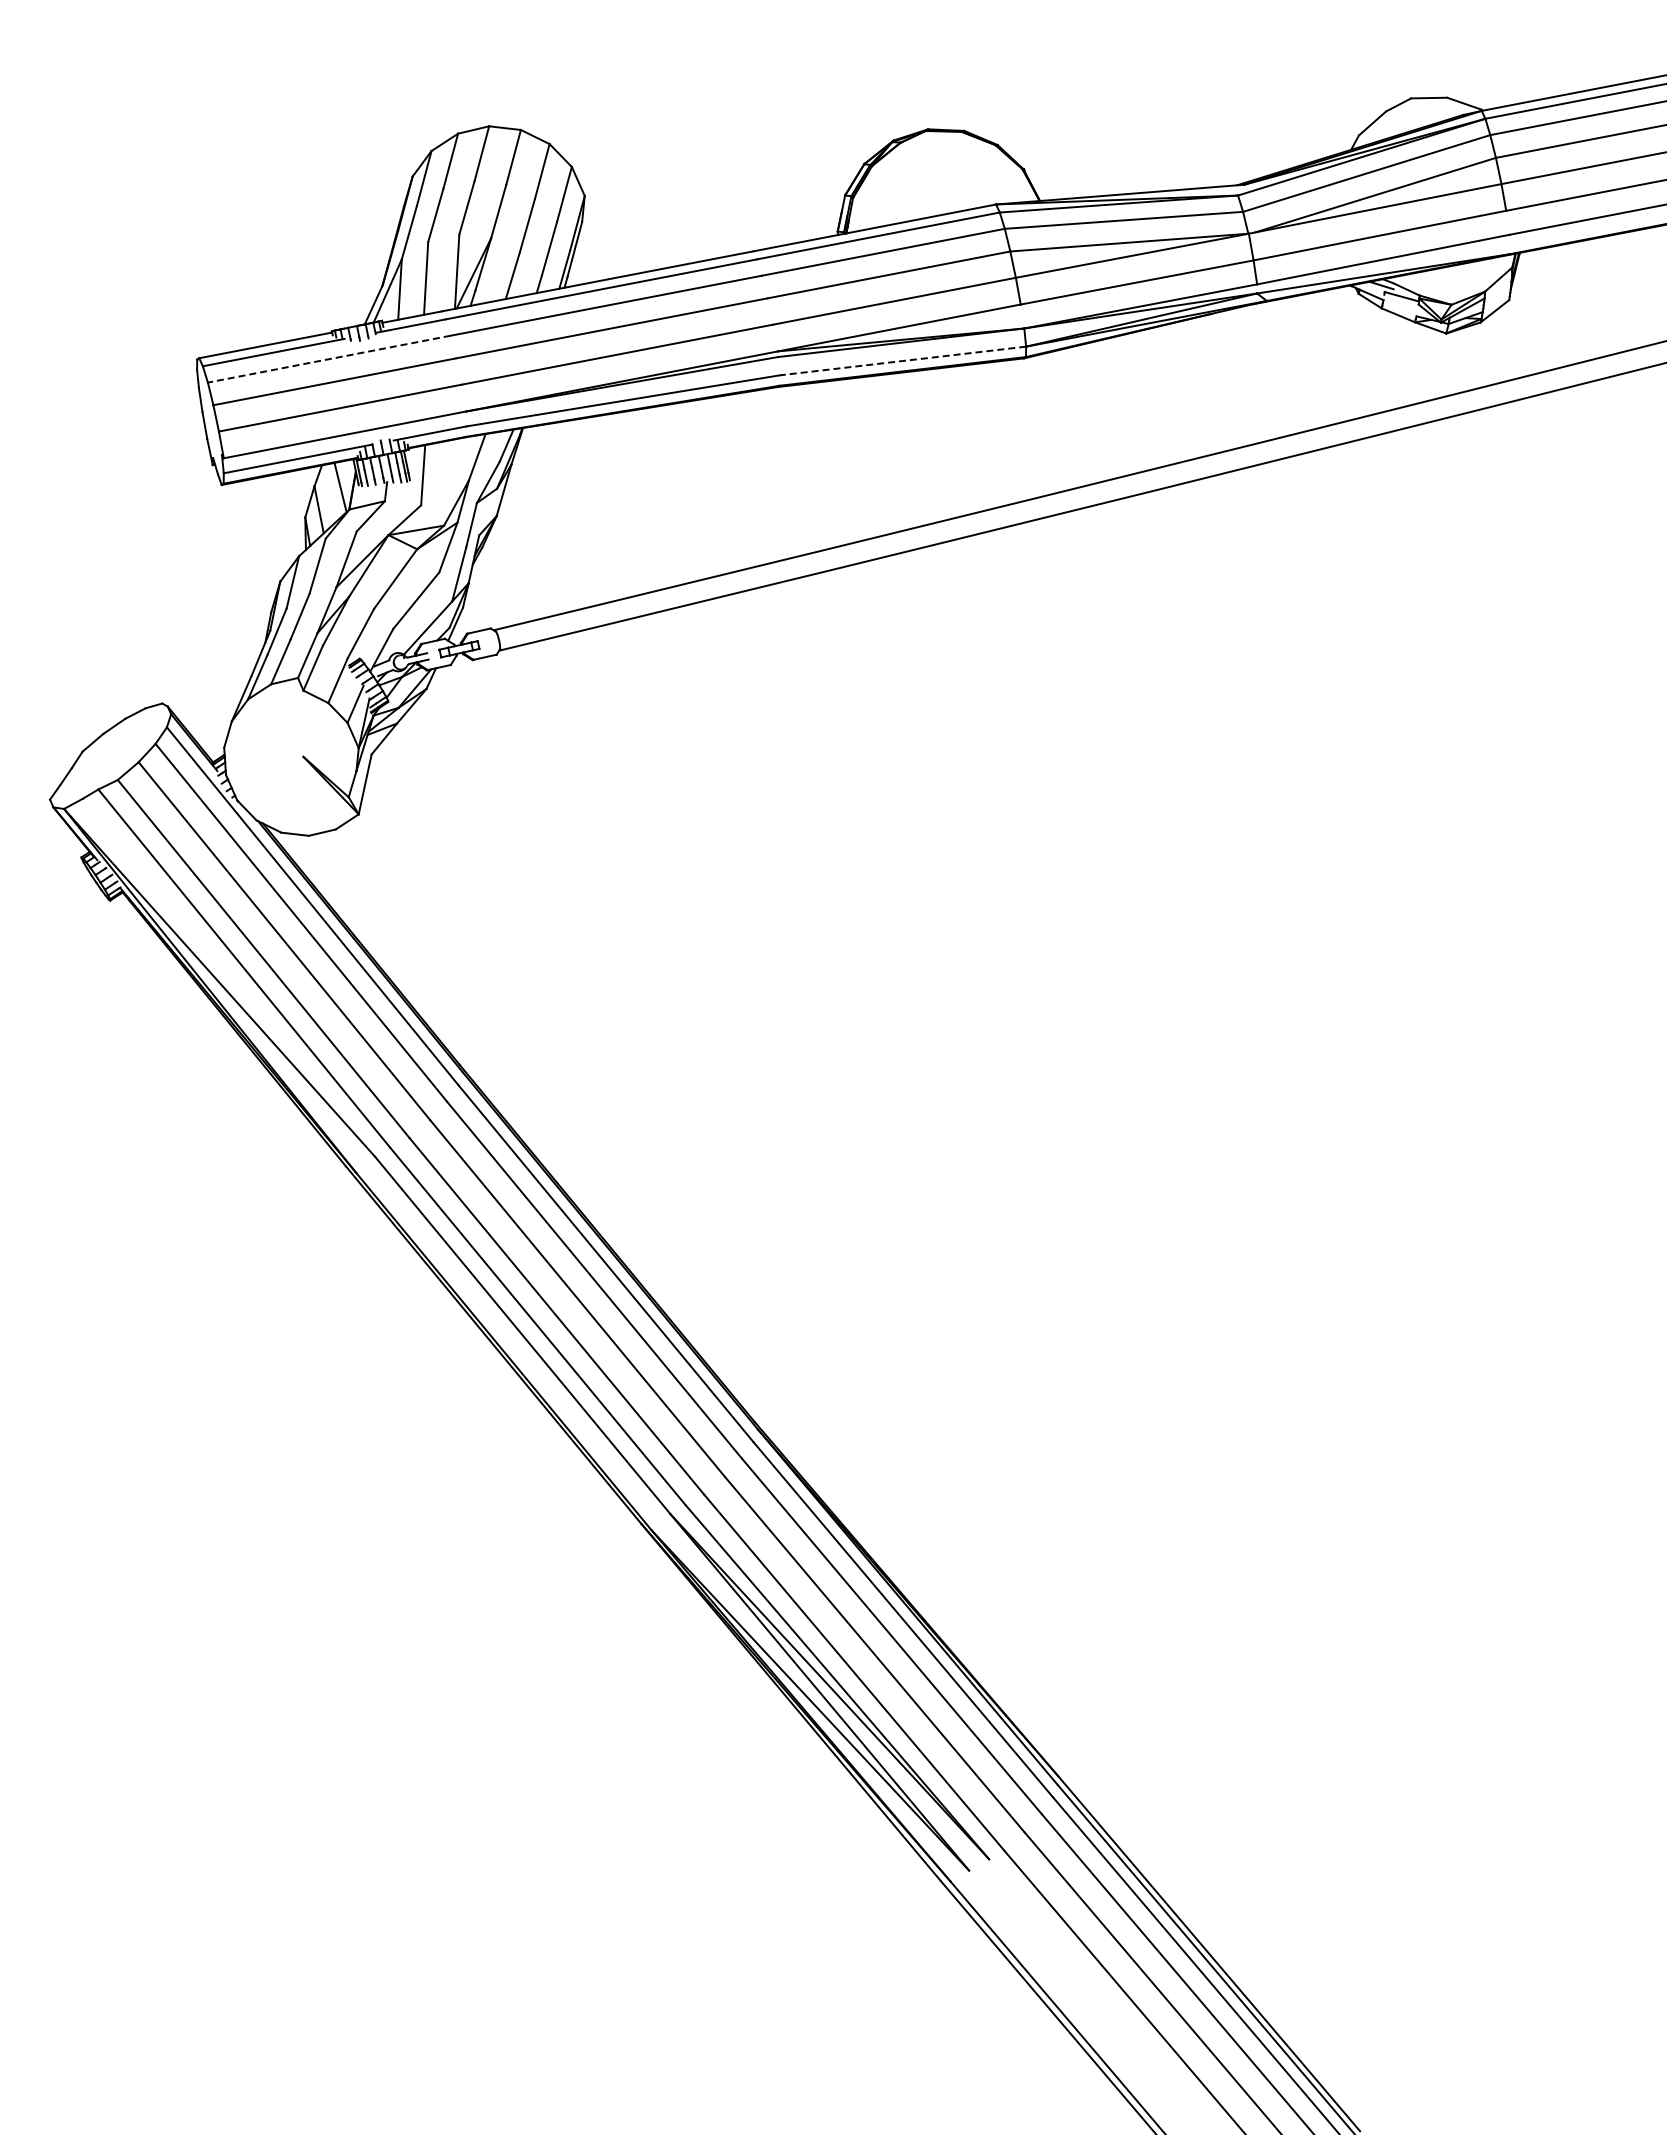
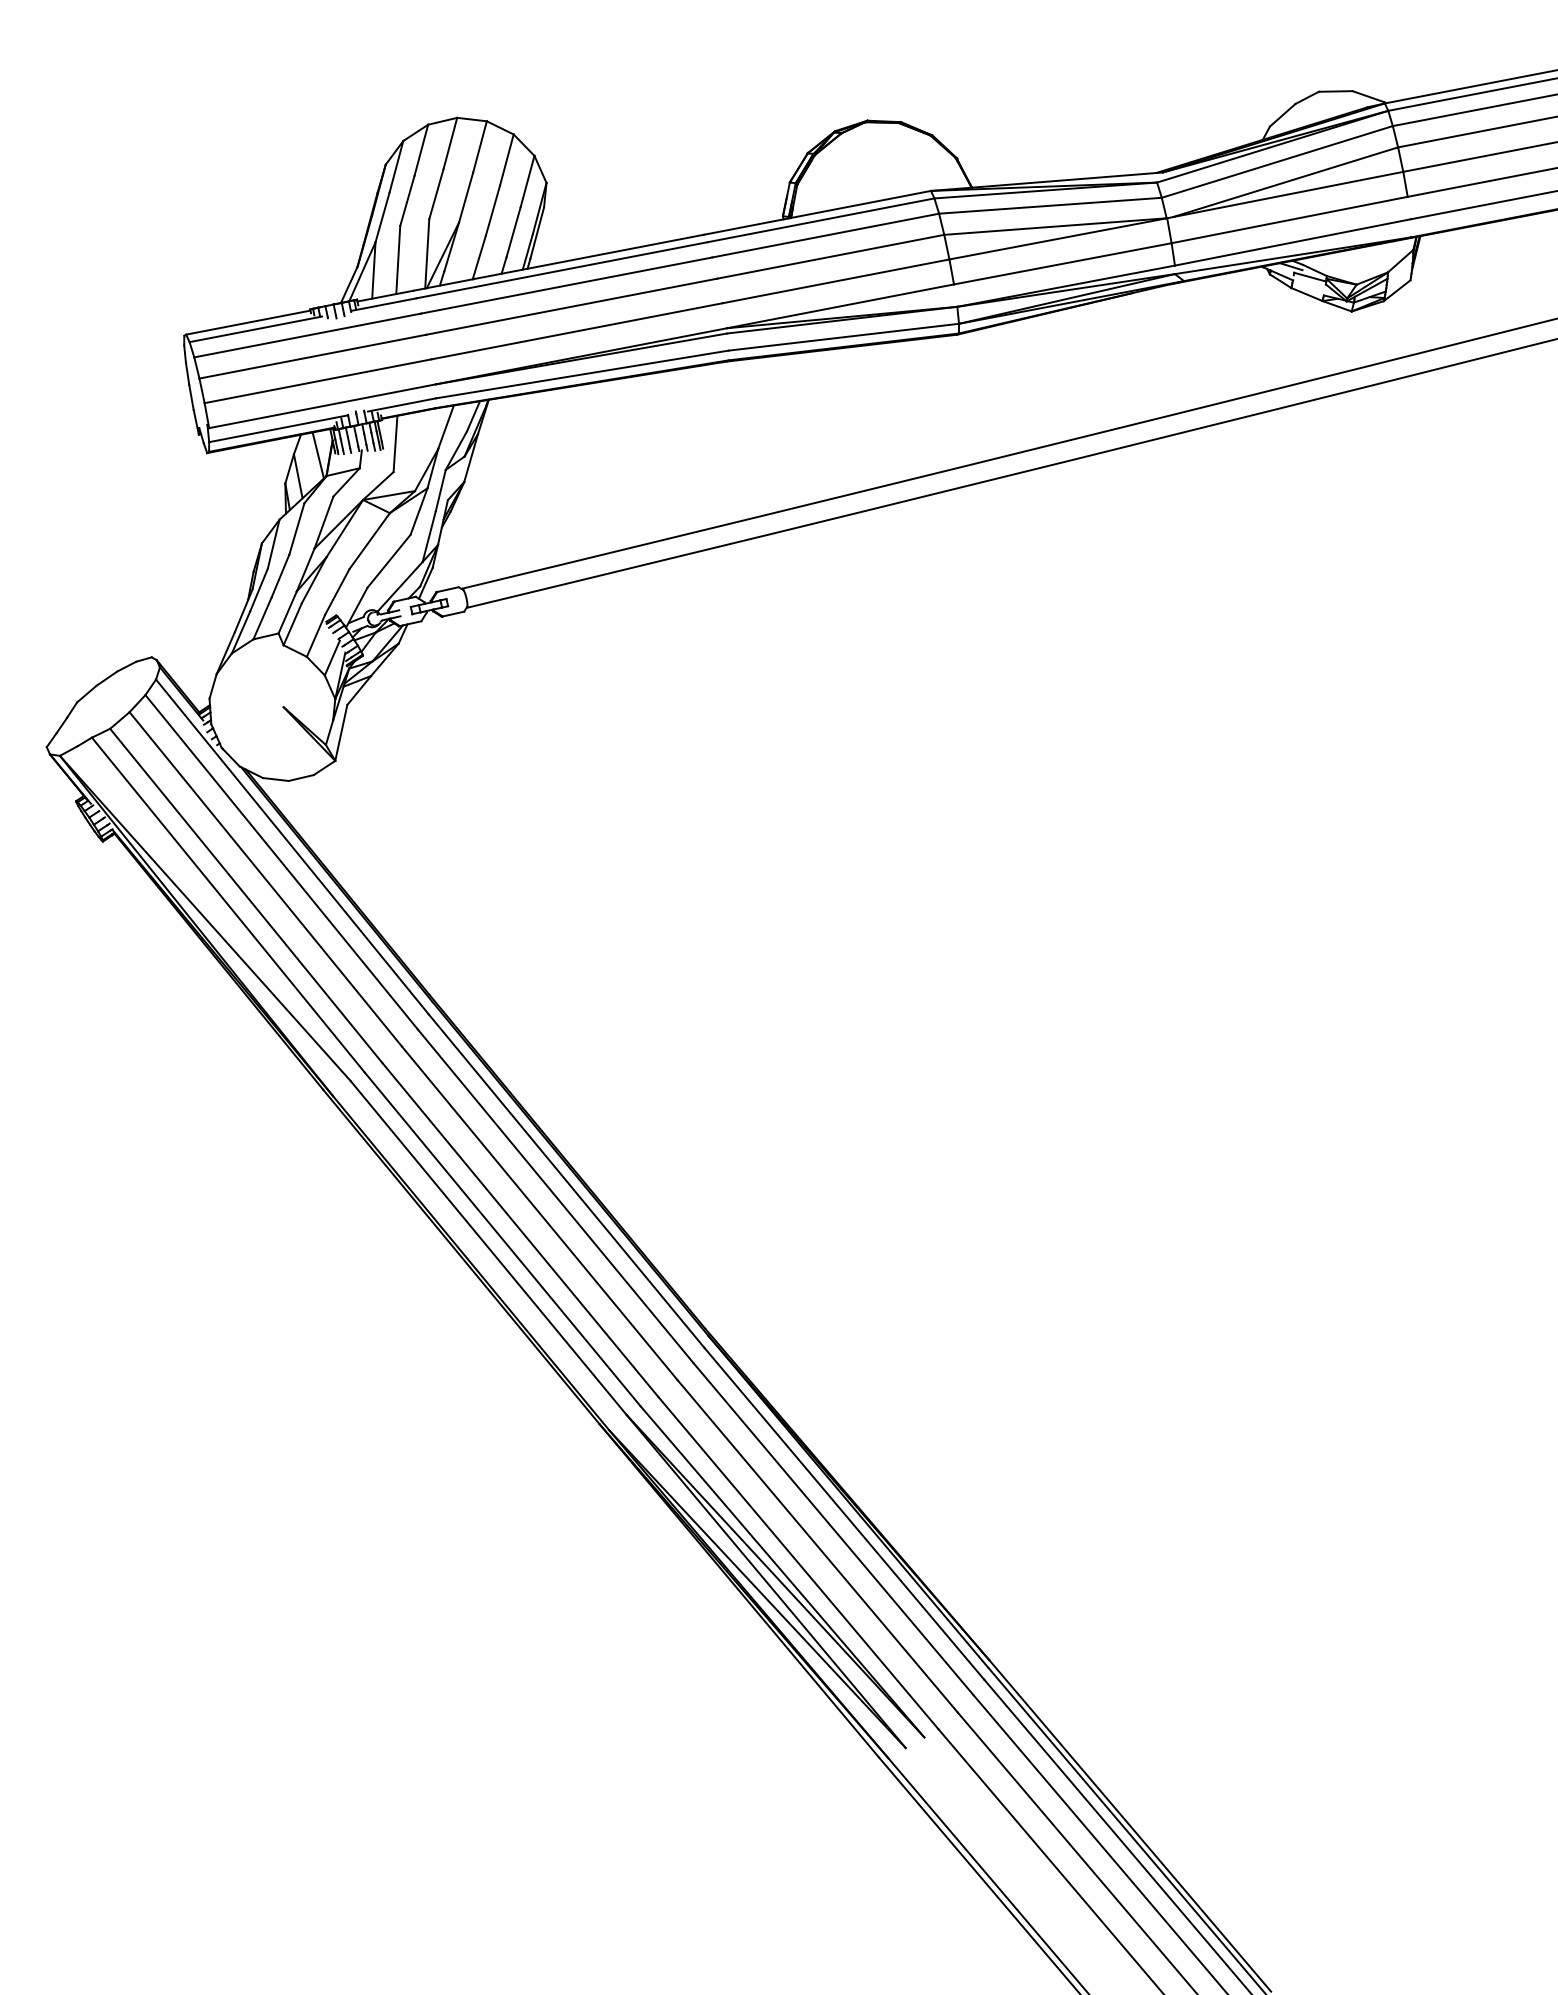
line: (329, 359) -> (307, 335), dashed -> solid
line: (902, 361) -> (843, 337), dashed -> solid

